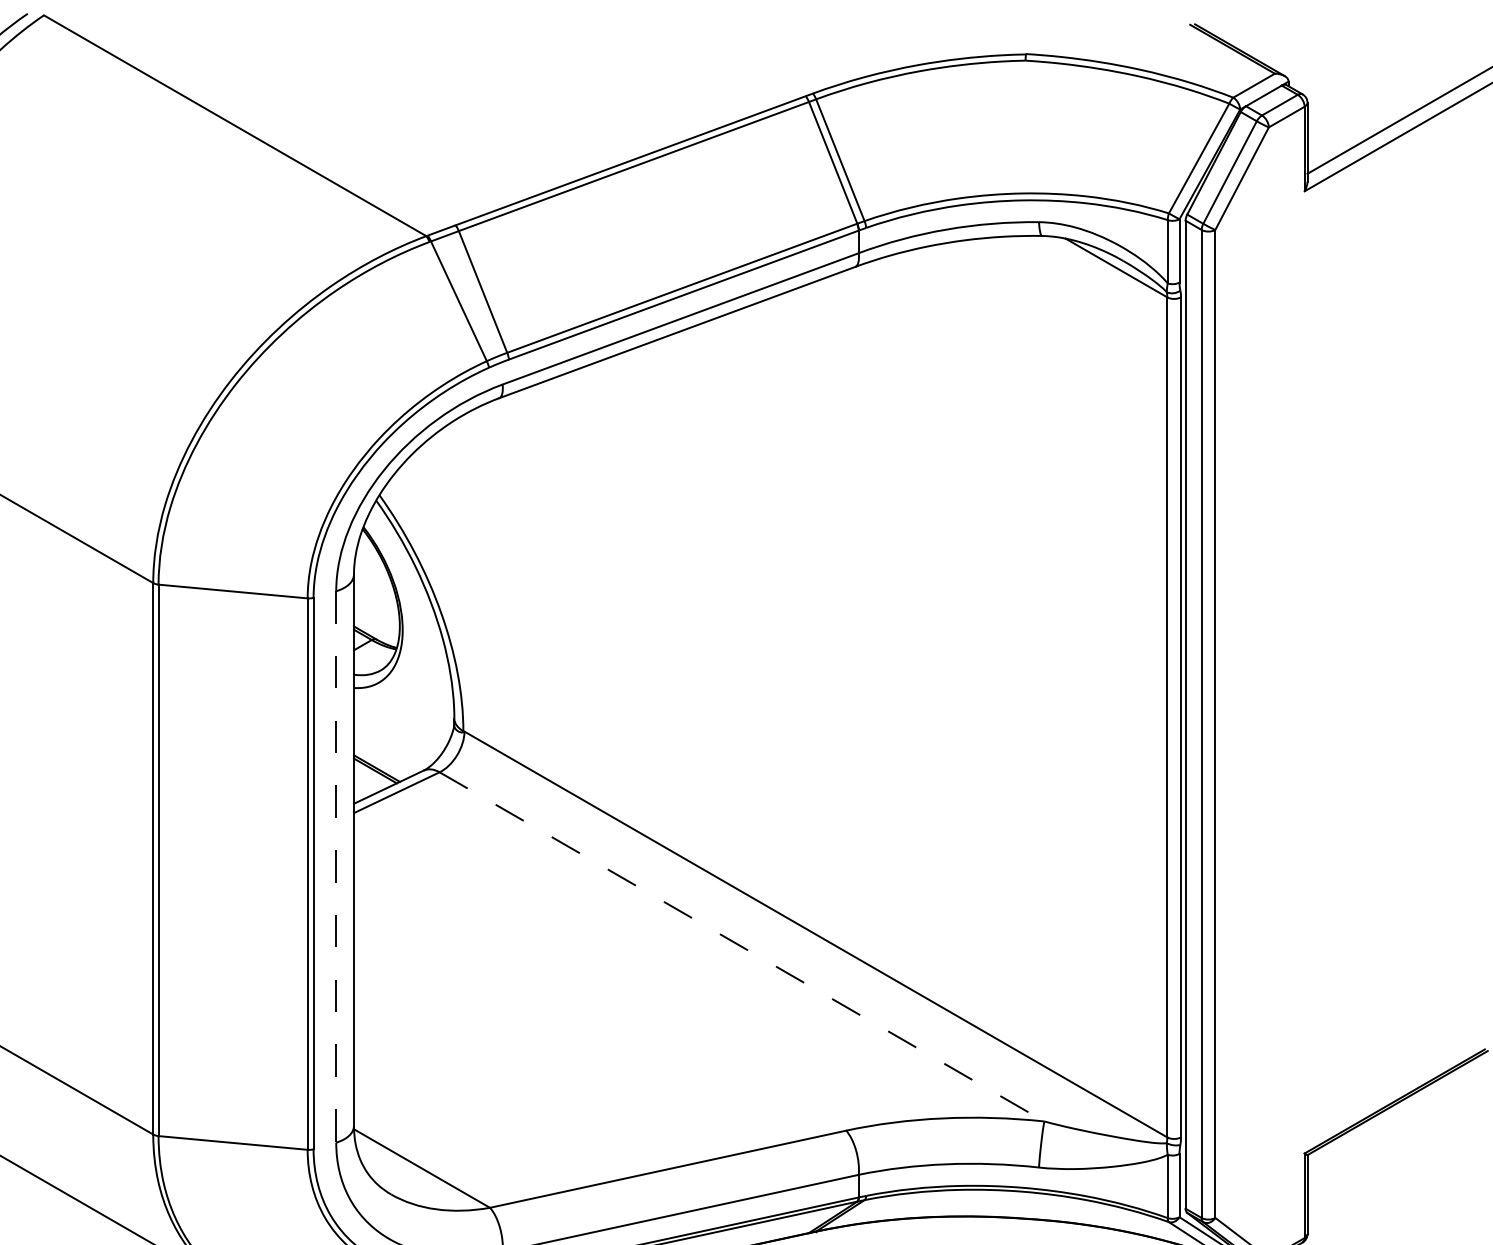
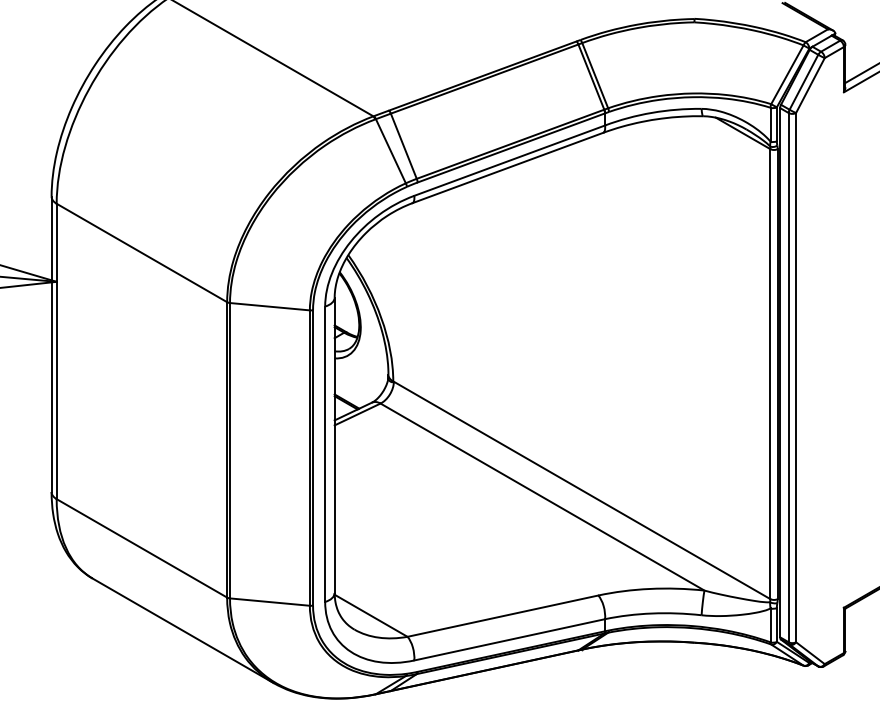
line: (336, 867) -> (325, 454), dashed -> solid
line: (741, 947) -> (542, 497), dashed -> solid

